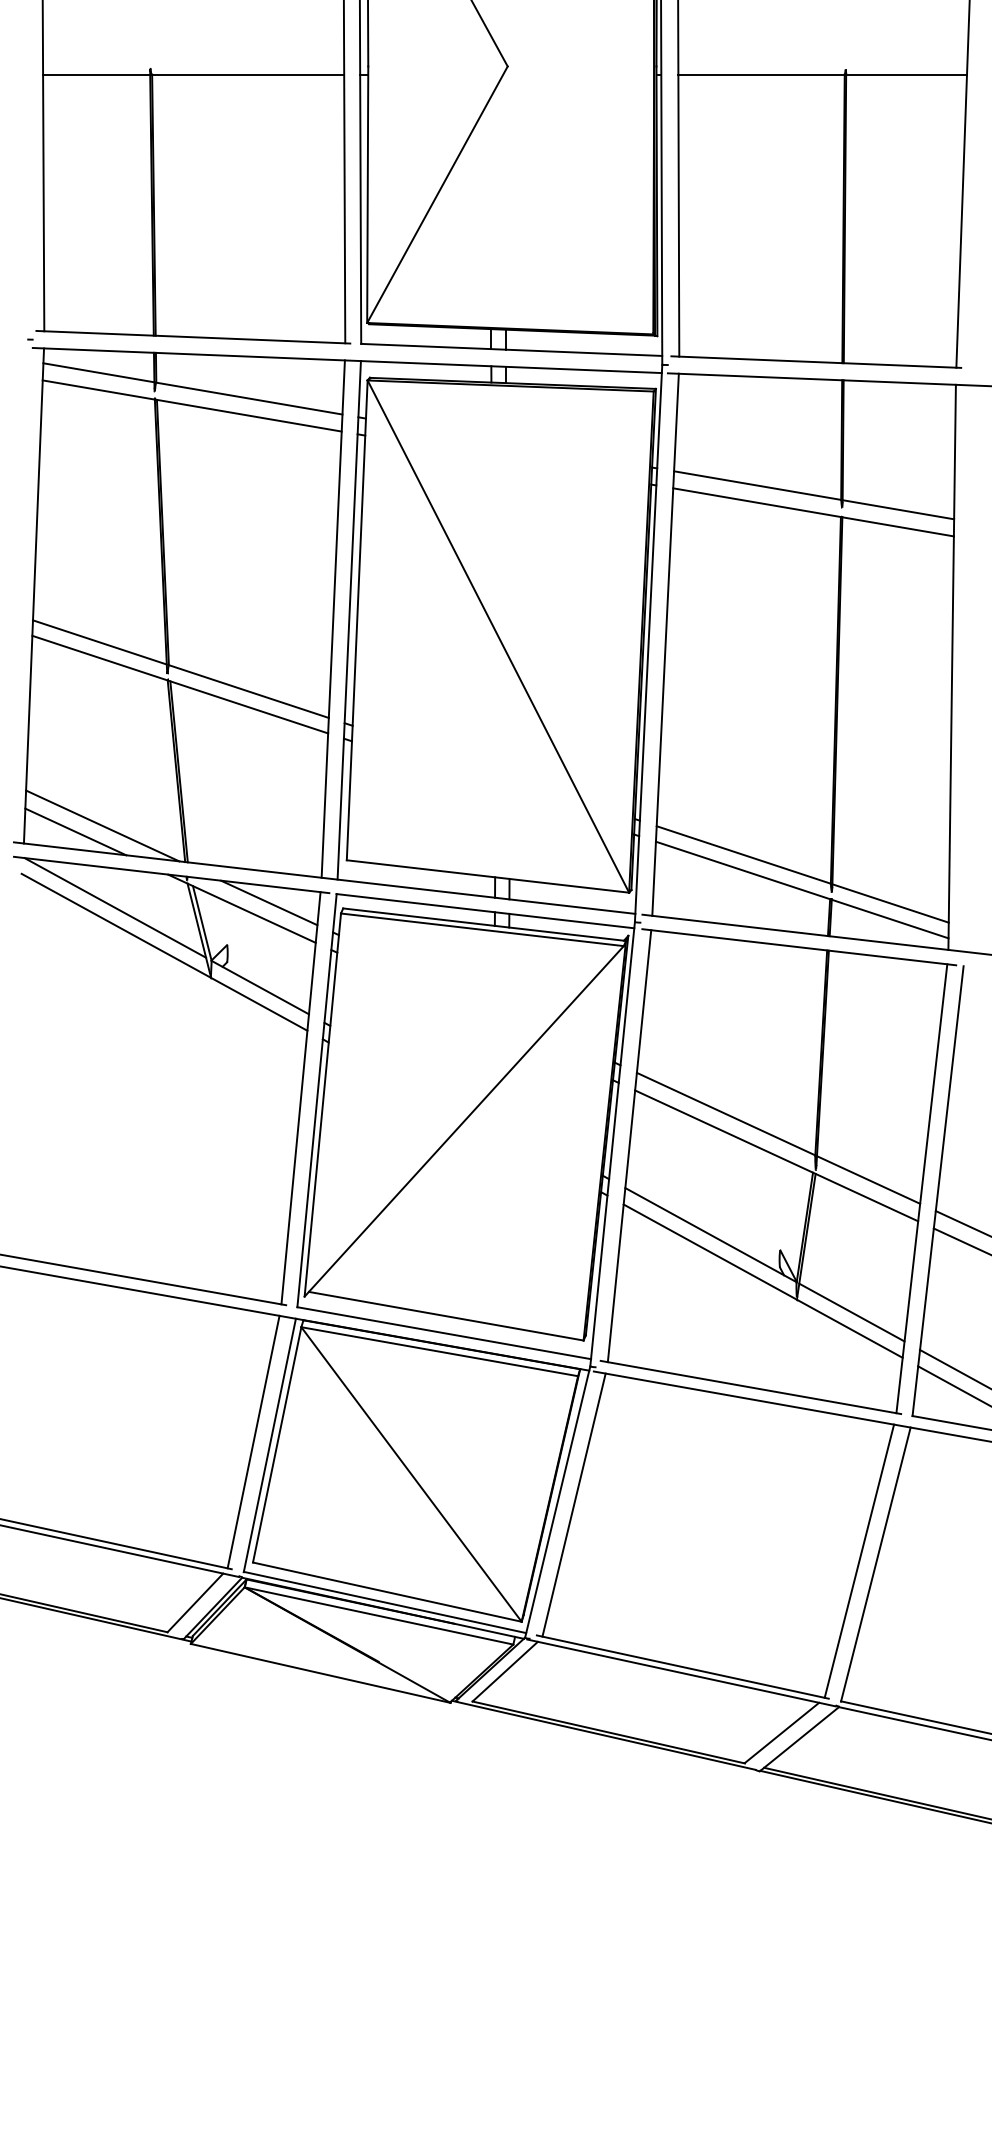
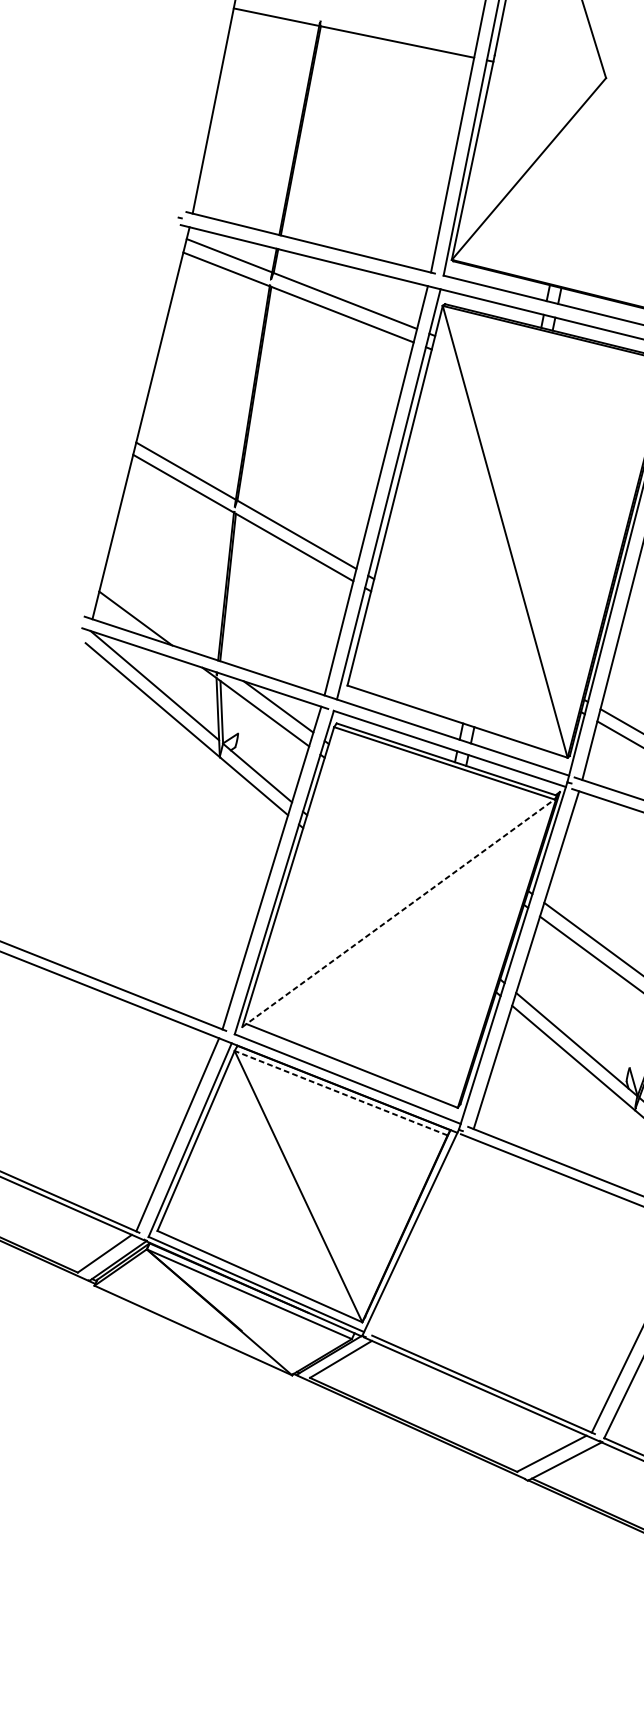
line: (102, 825) -> (158, 617), removed
line: (464, 1121) -> (398, 913), solid -> dashed
line: (439, 1351) -> (341, 1092), solid -> dashed
line: (573, 1504) -> (422, 1237), removed

